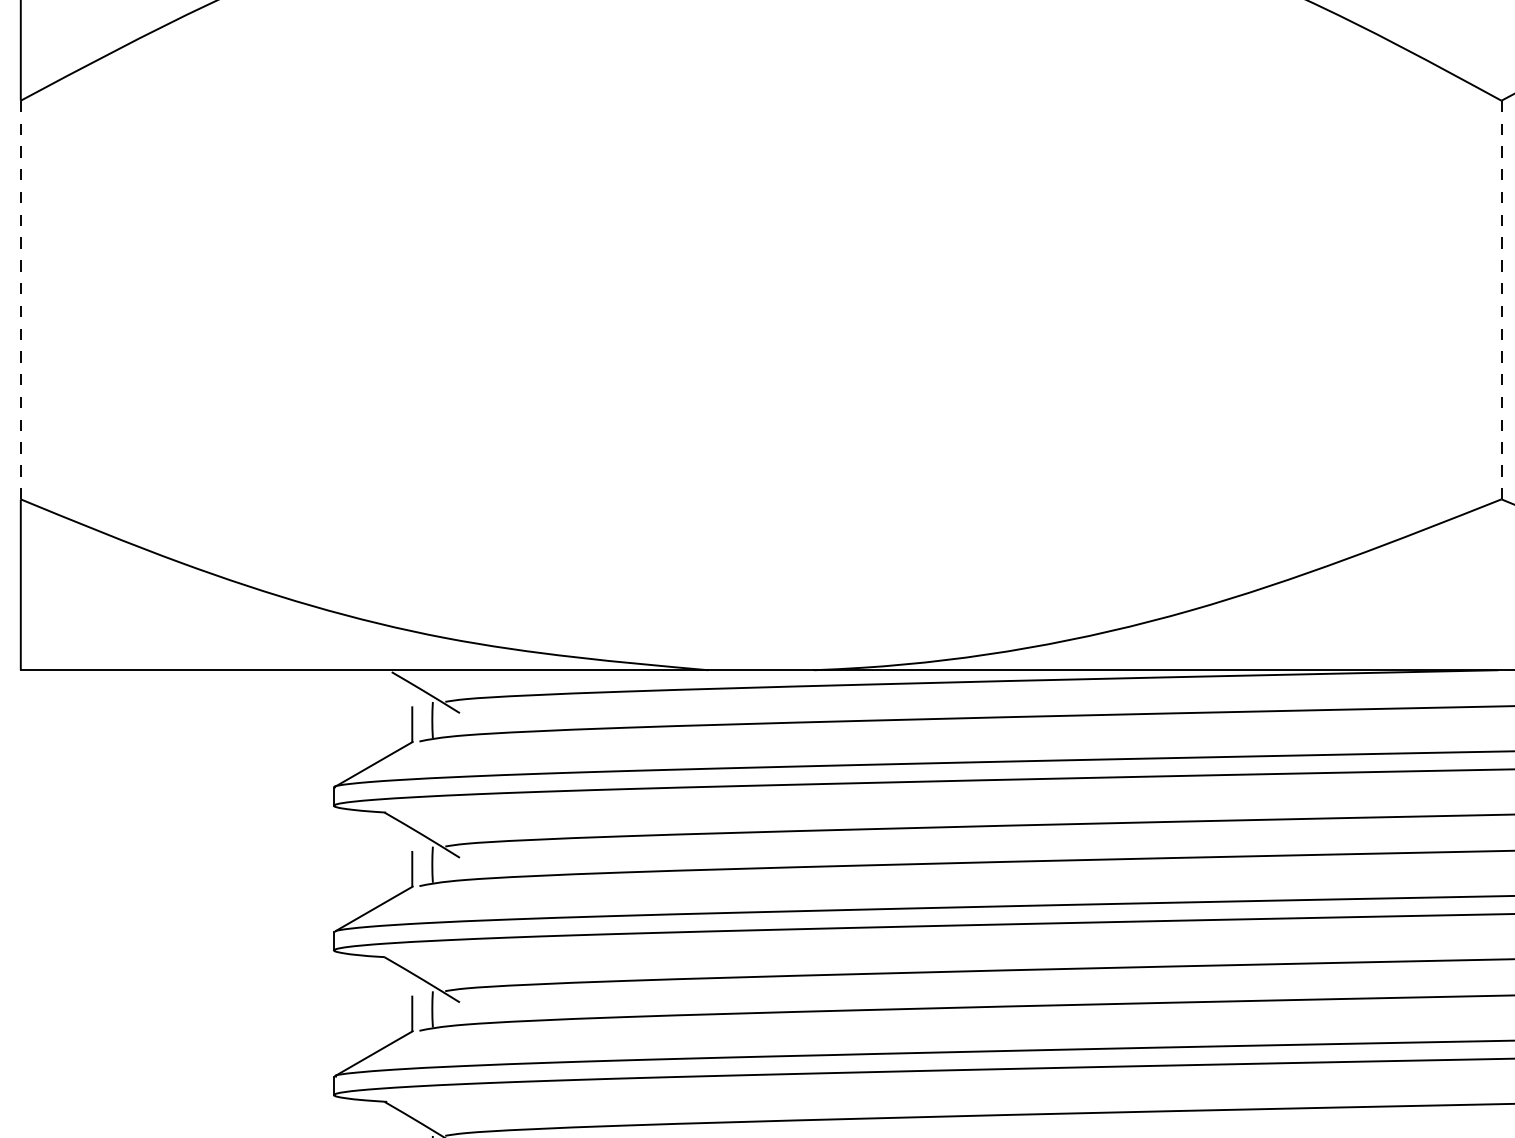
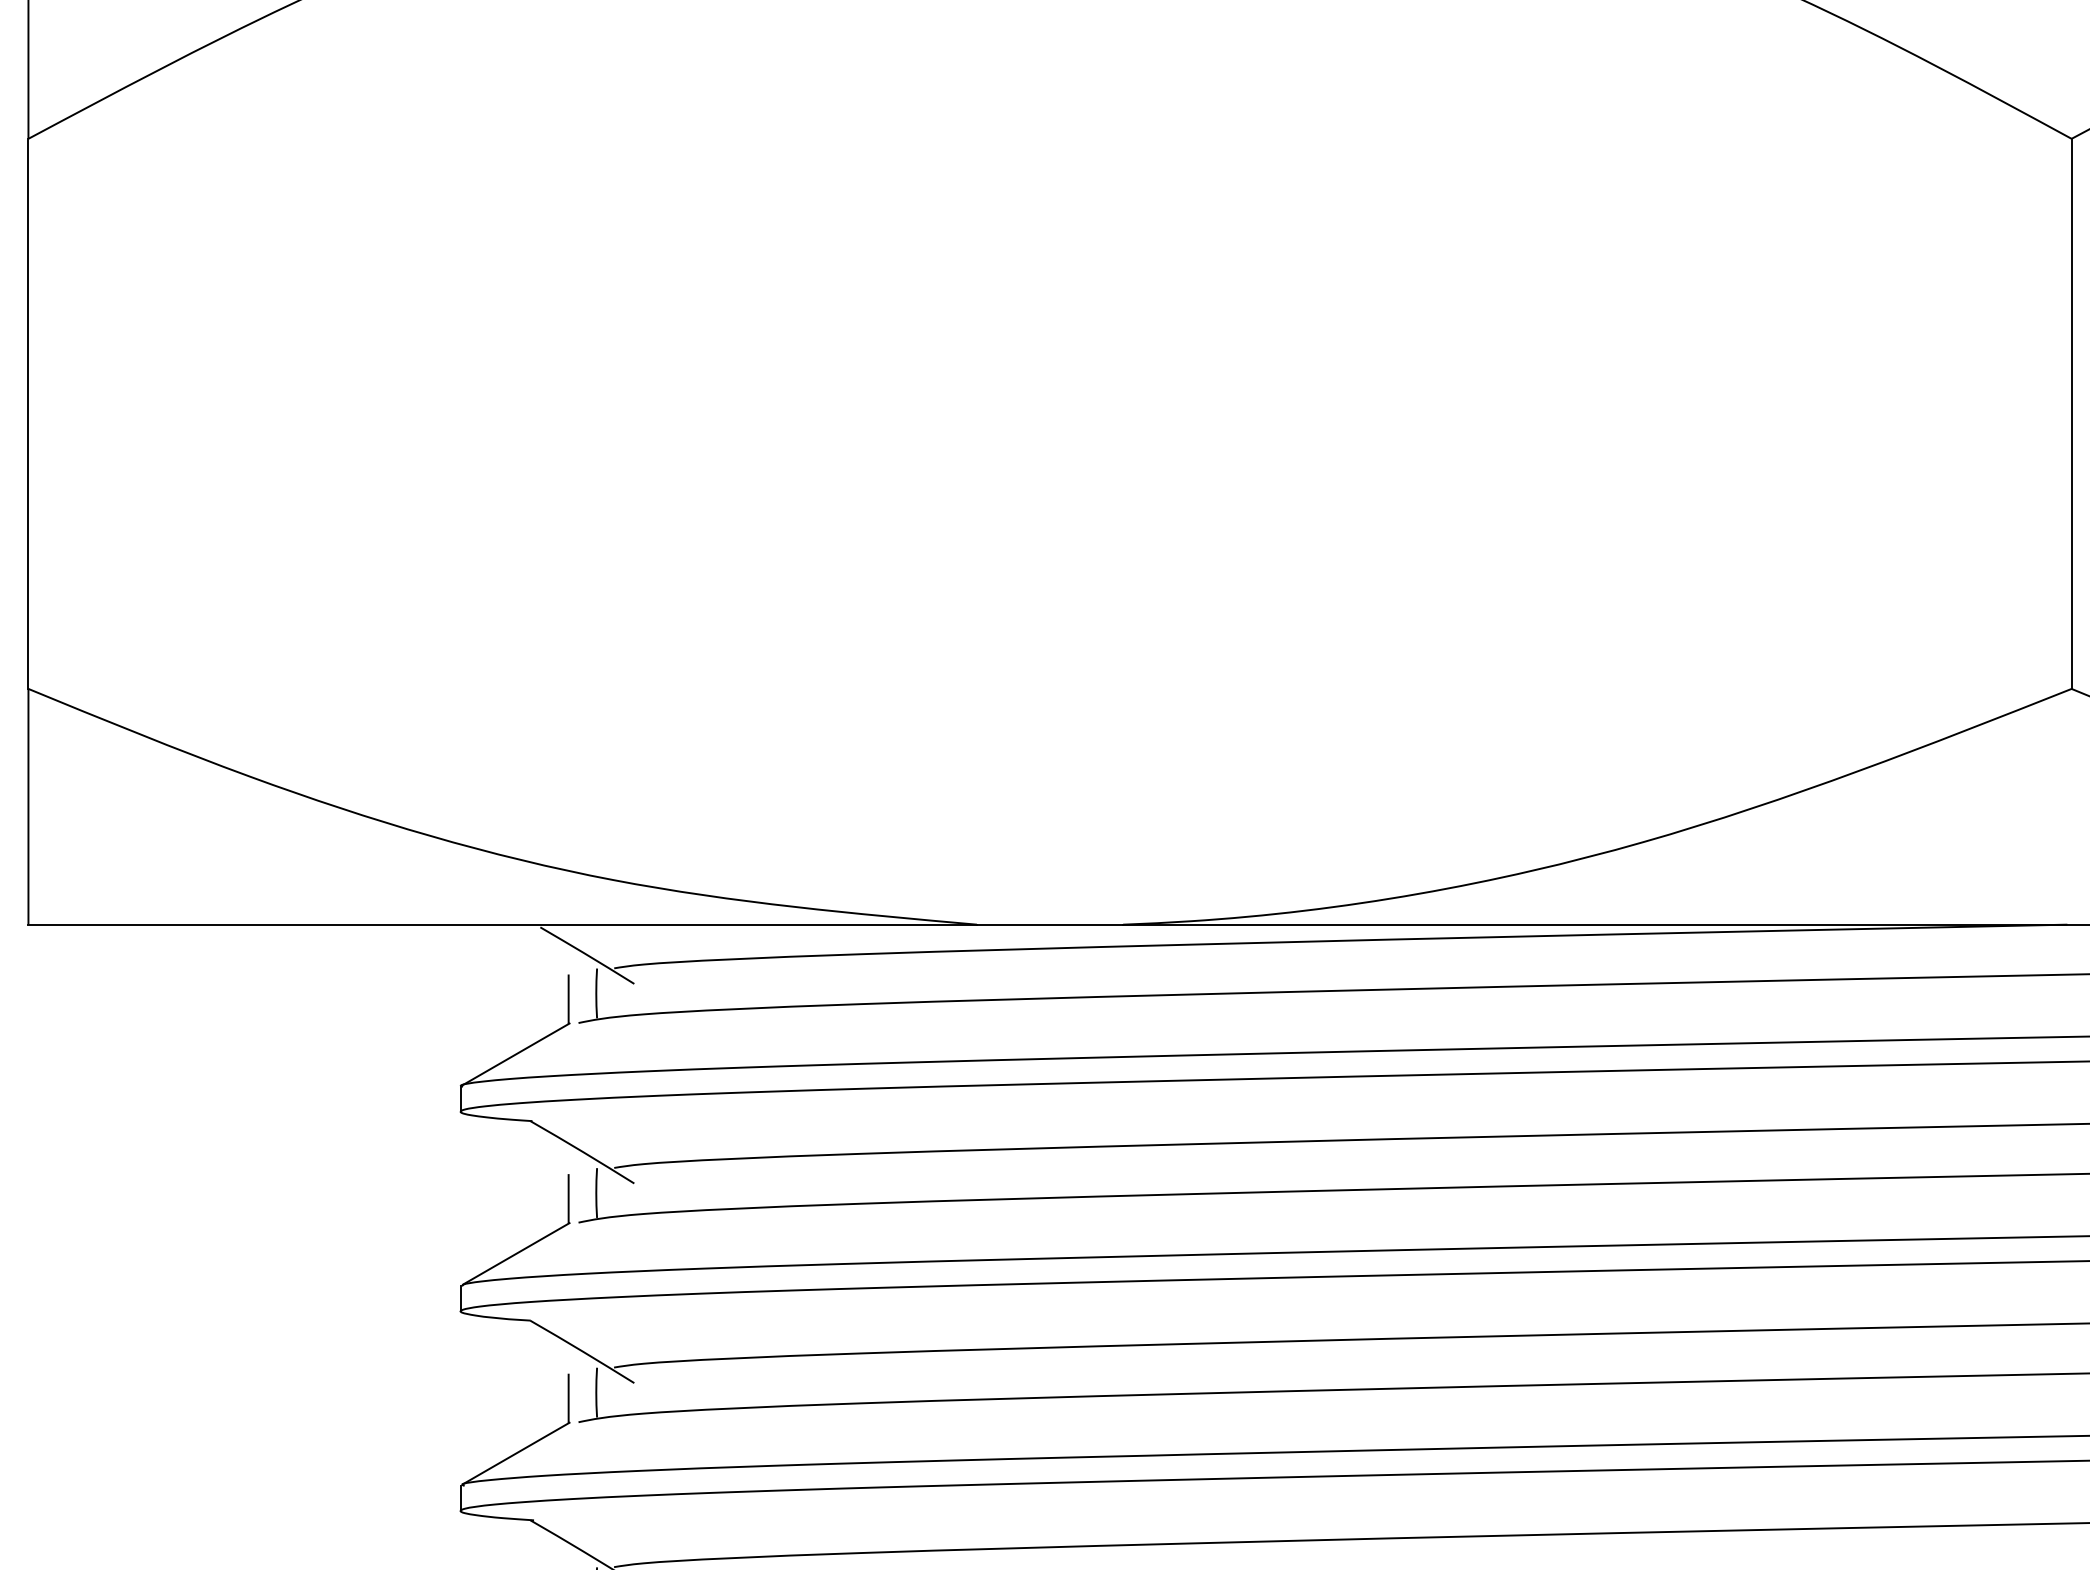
line: (20, 300) -> (28, 414), dashed -> solid
line: (1501, 300) -> (2071, 414), dashed -> solid

